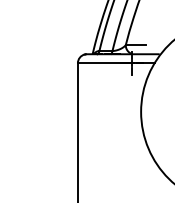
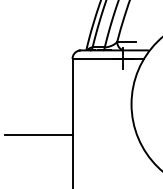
line: (41, 144) -> (38, 134), added

